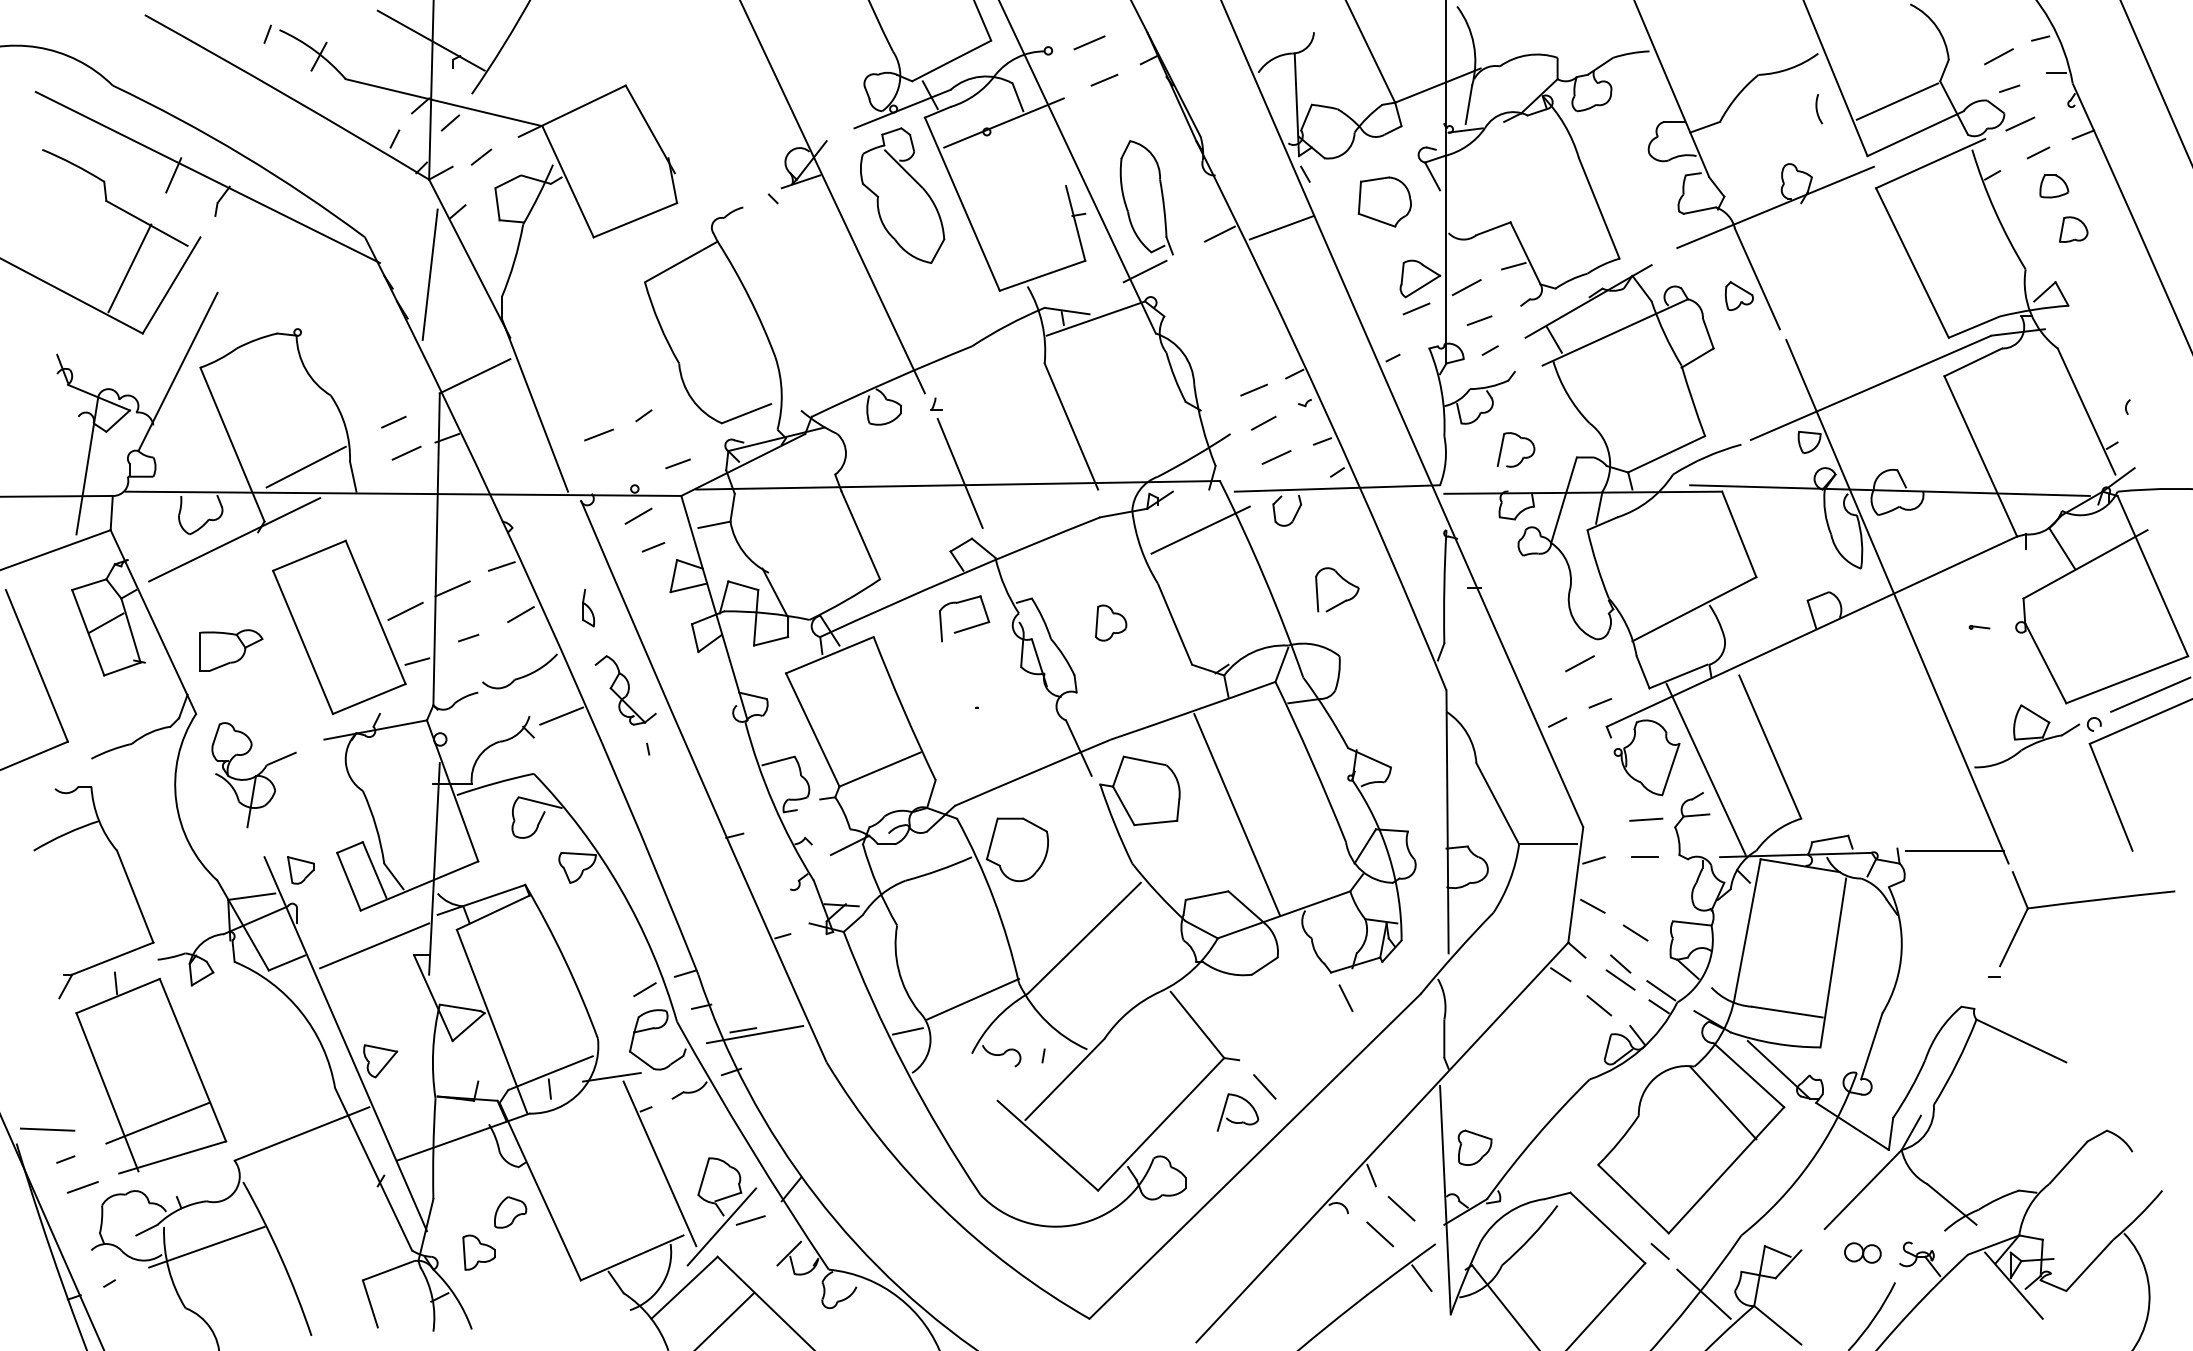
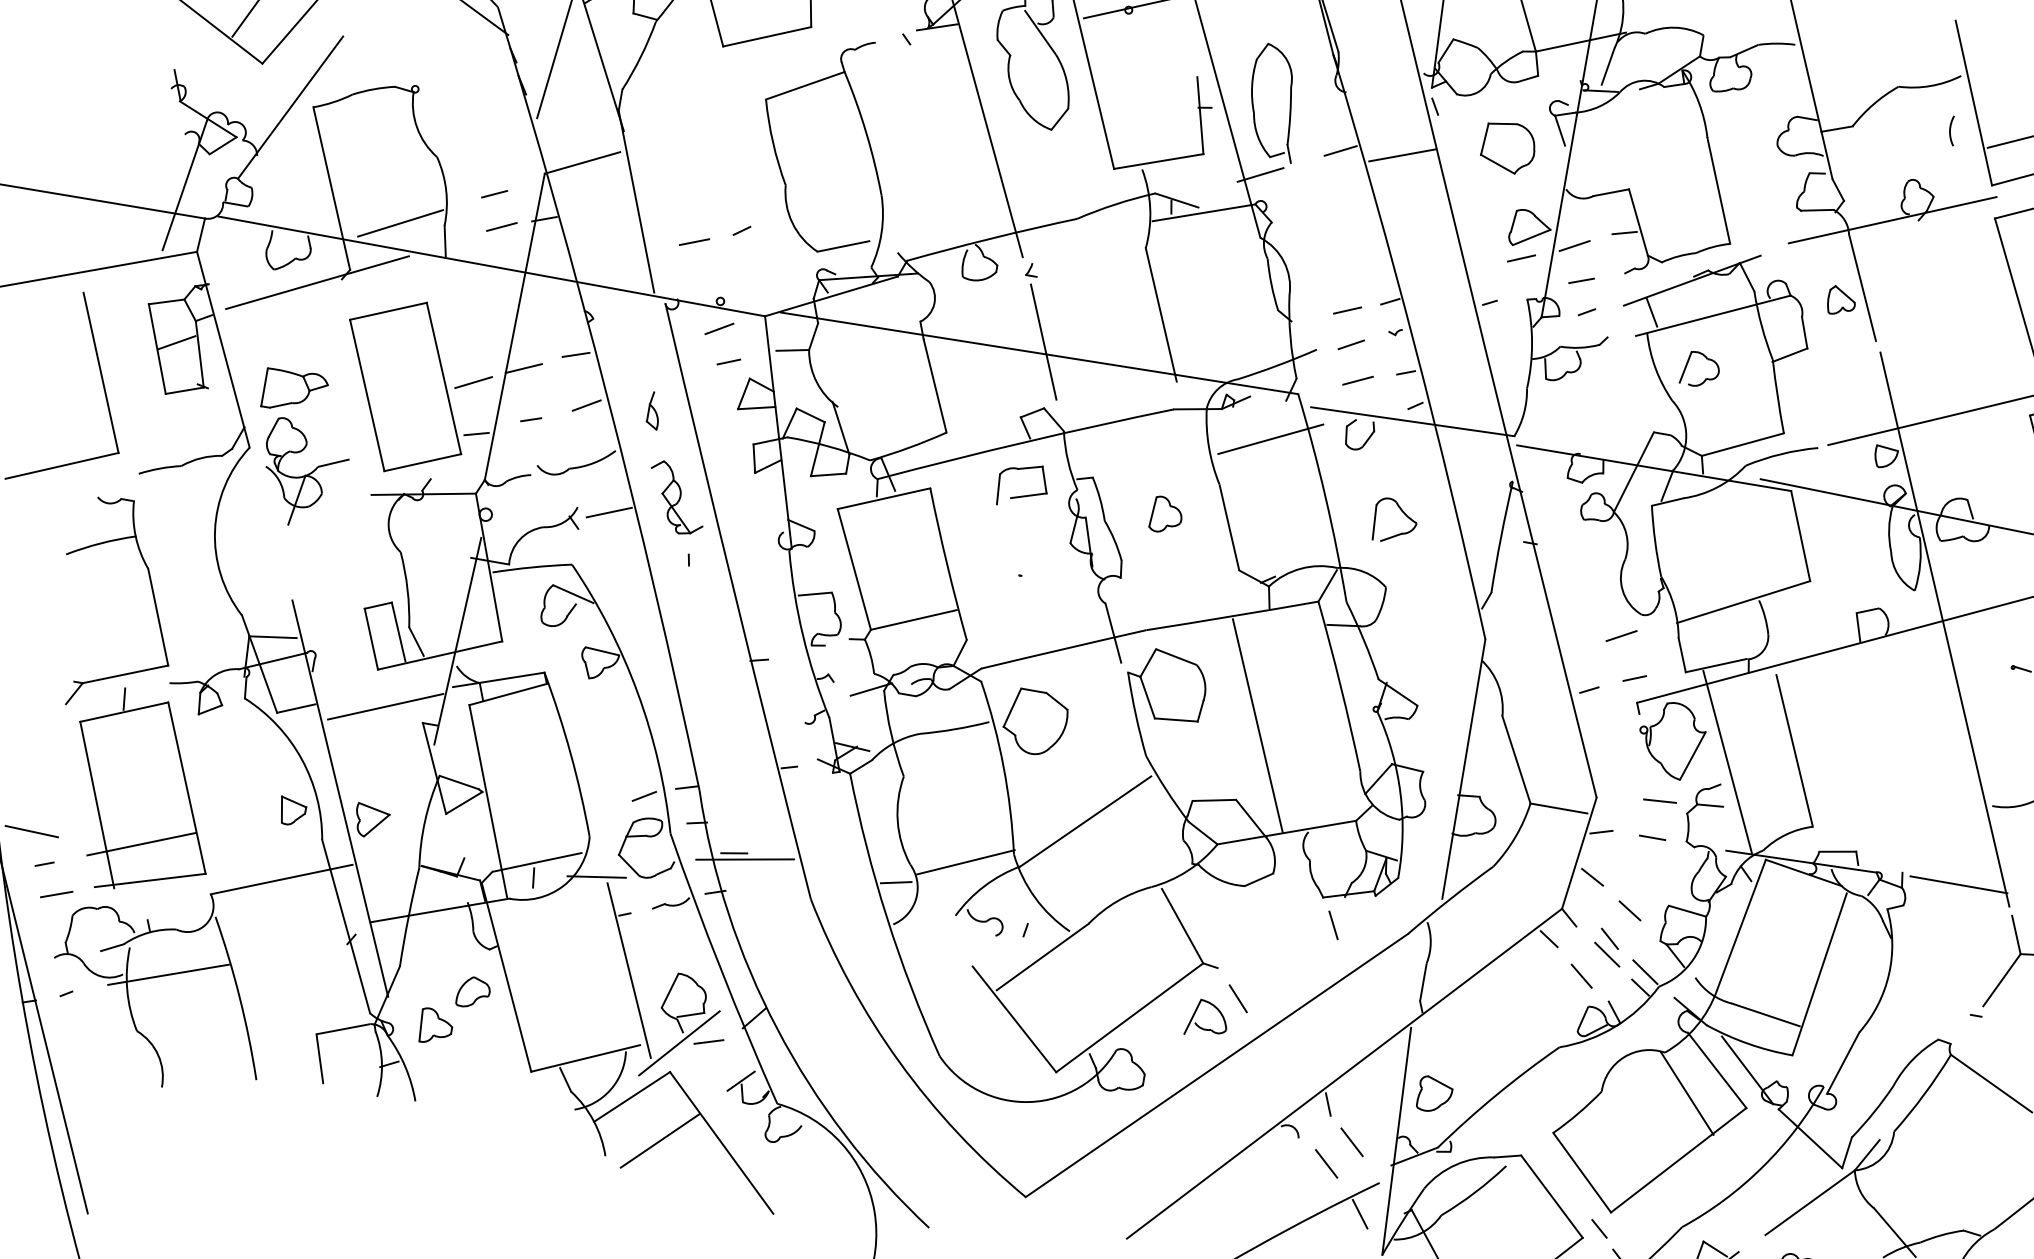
part: (1523, 456) -> (1706, 377), moved
line: (677, 463) -> (766, 283), removed
part: (253, 775) -> (303, 474), moved
part: (300, 870) -> (292, 811), moved

